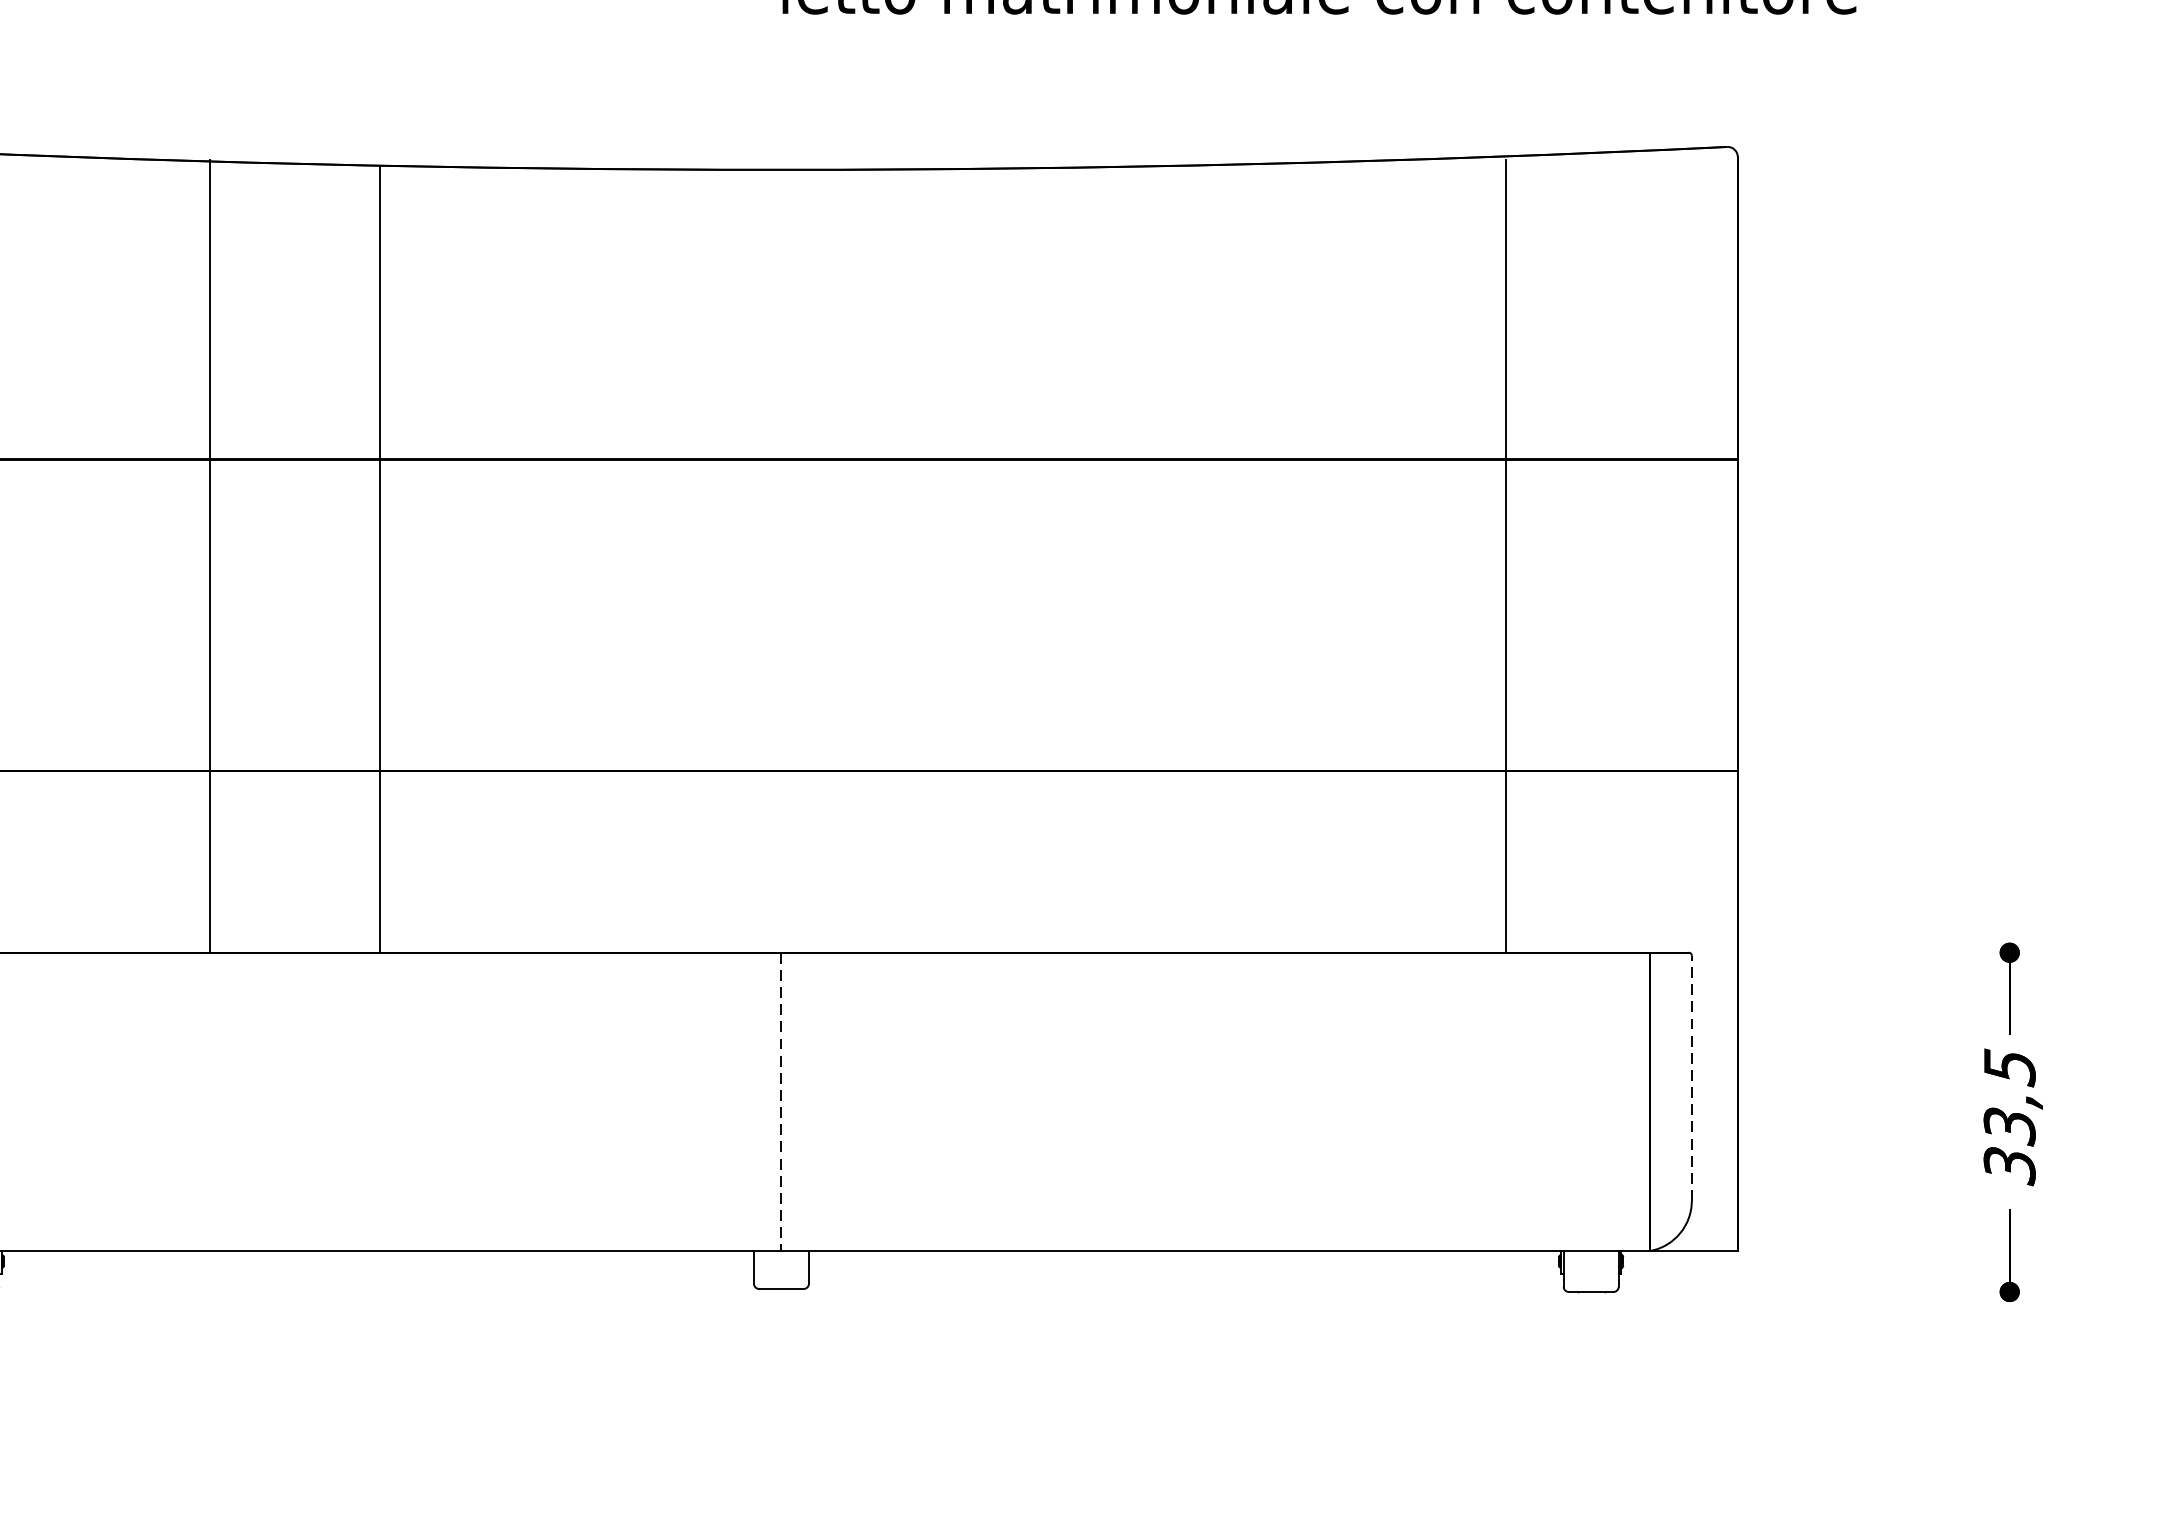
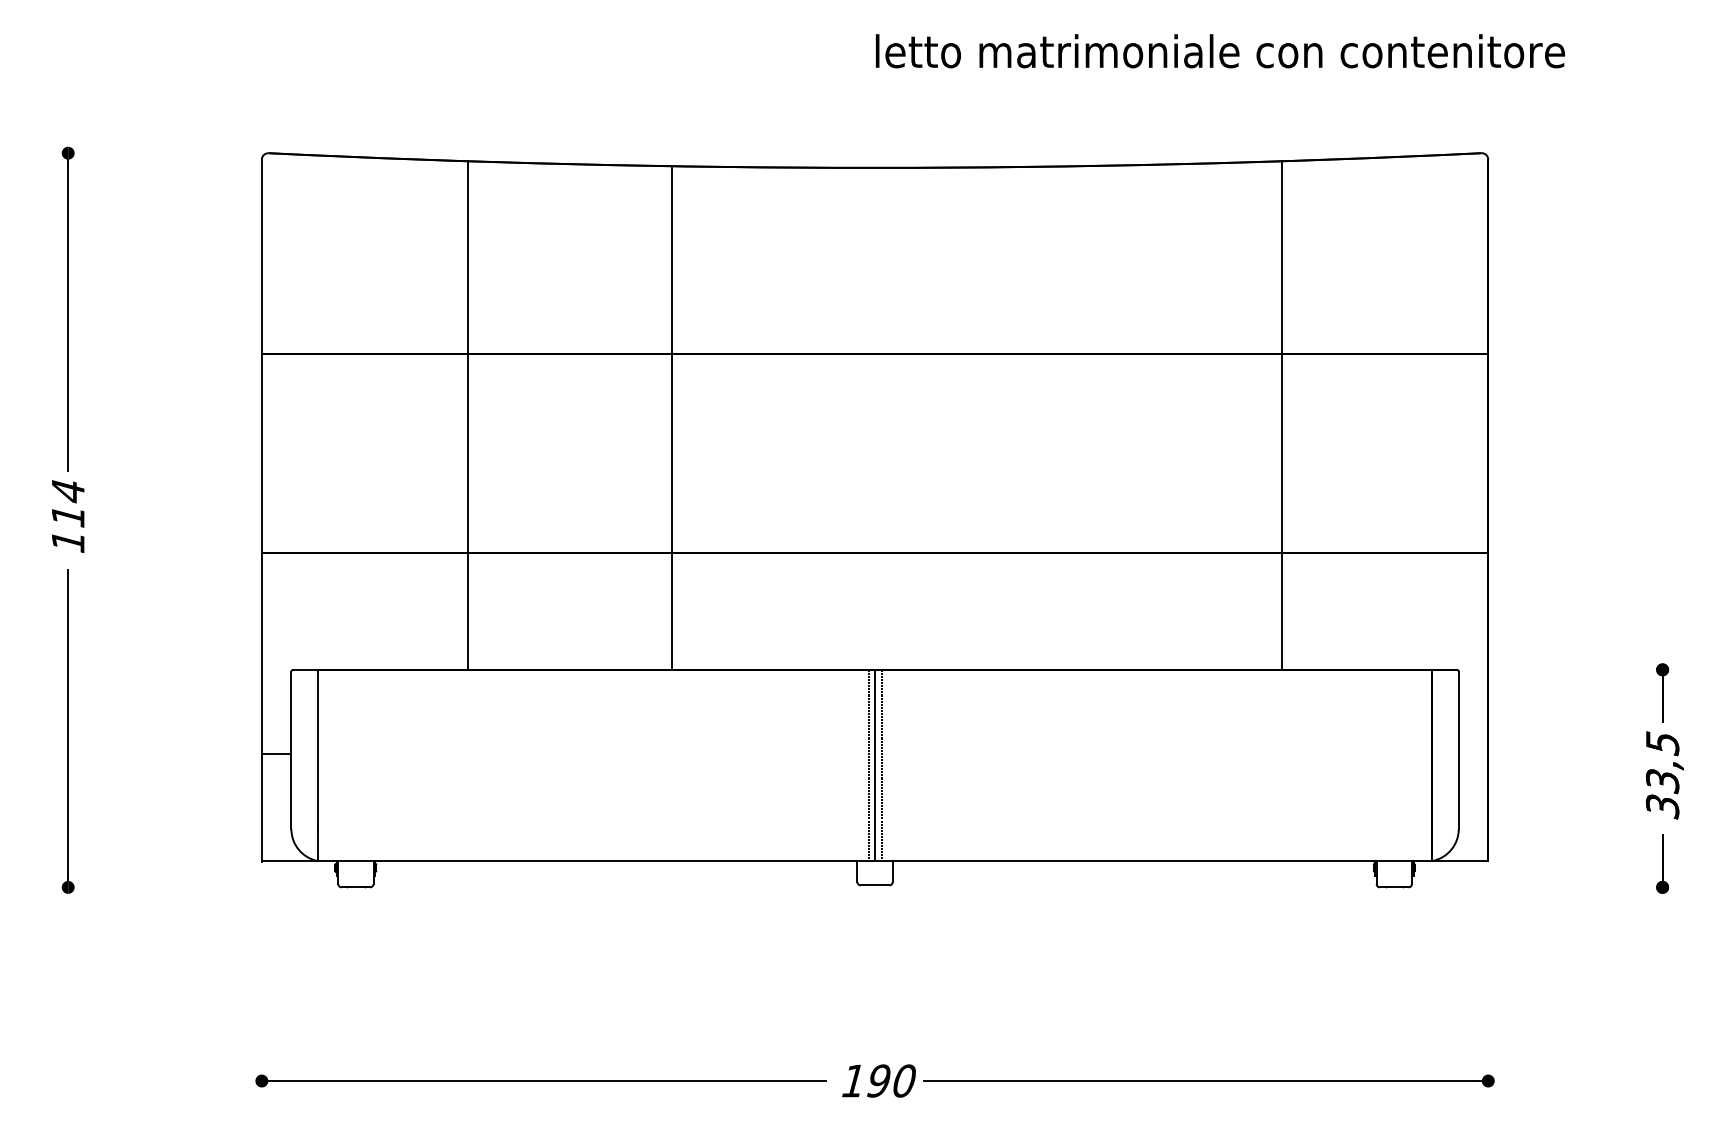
line: (209, 556) -> (468, 415), moved
line: (1505, 556) -> (1281, 415), moved
line: (379, 559) -> (671, 417), moved
line: (1691, 1078) -> (1458, 750), dashed -> solid
line: (771, 1101) -> (868, 765), added
line: (782, 1101) -> (875, 765), dashed -> solid
line: (791, 1101) -> (881, 765), added

